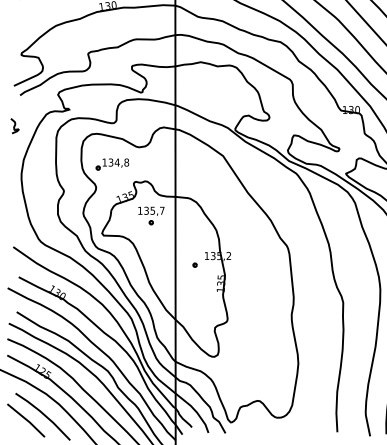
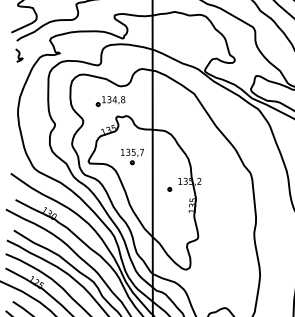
curve: (14, 126) -> (18, 55), moved
part: (112, 164) -> (110, 101), moved
part: (151, 215) -> (132, 156), moved

